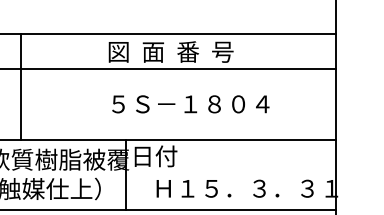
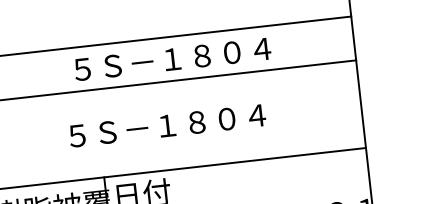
text: (188, 51) -> (169, 58), 図  面  番  号 -> ５Ｓ－１８０４
text: (190, 104) -> (167, 126), moved

